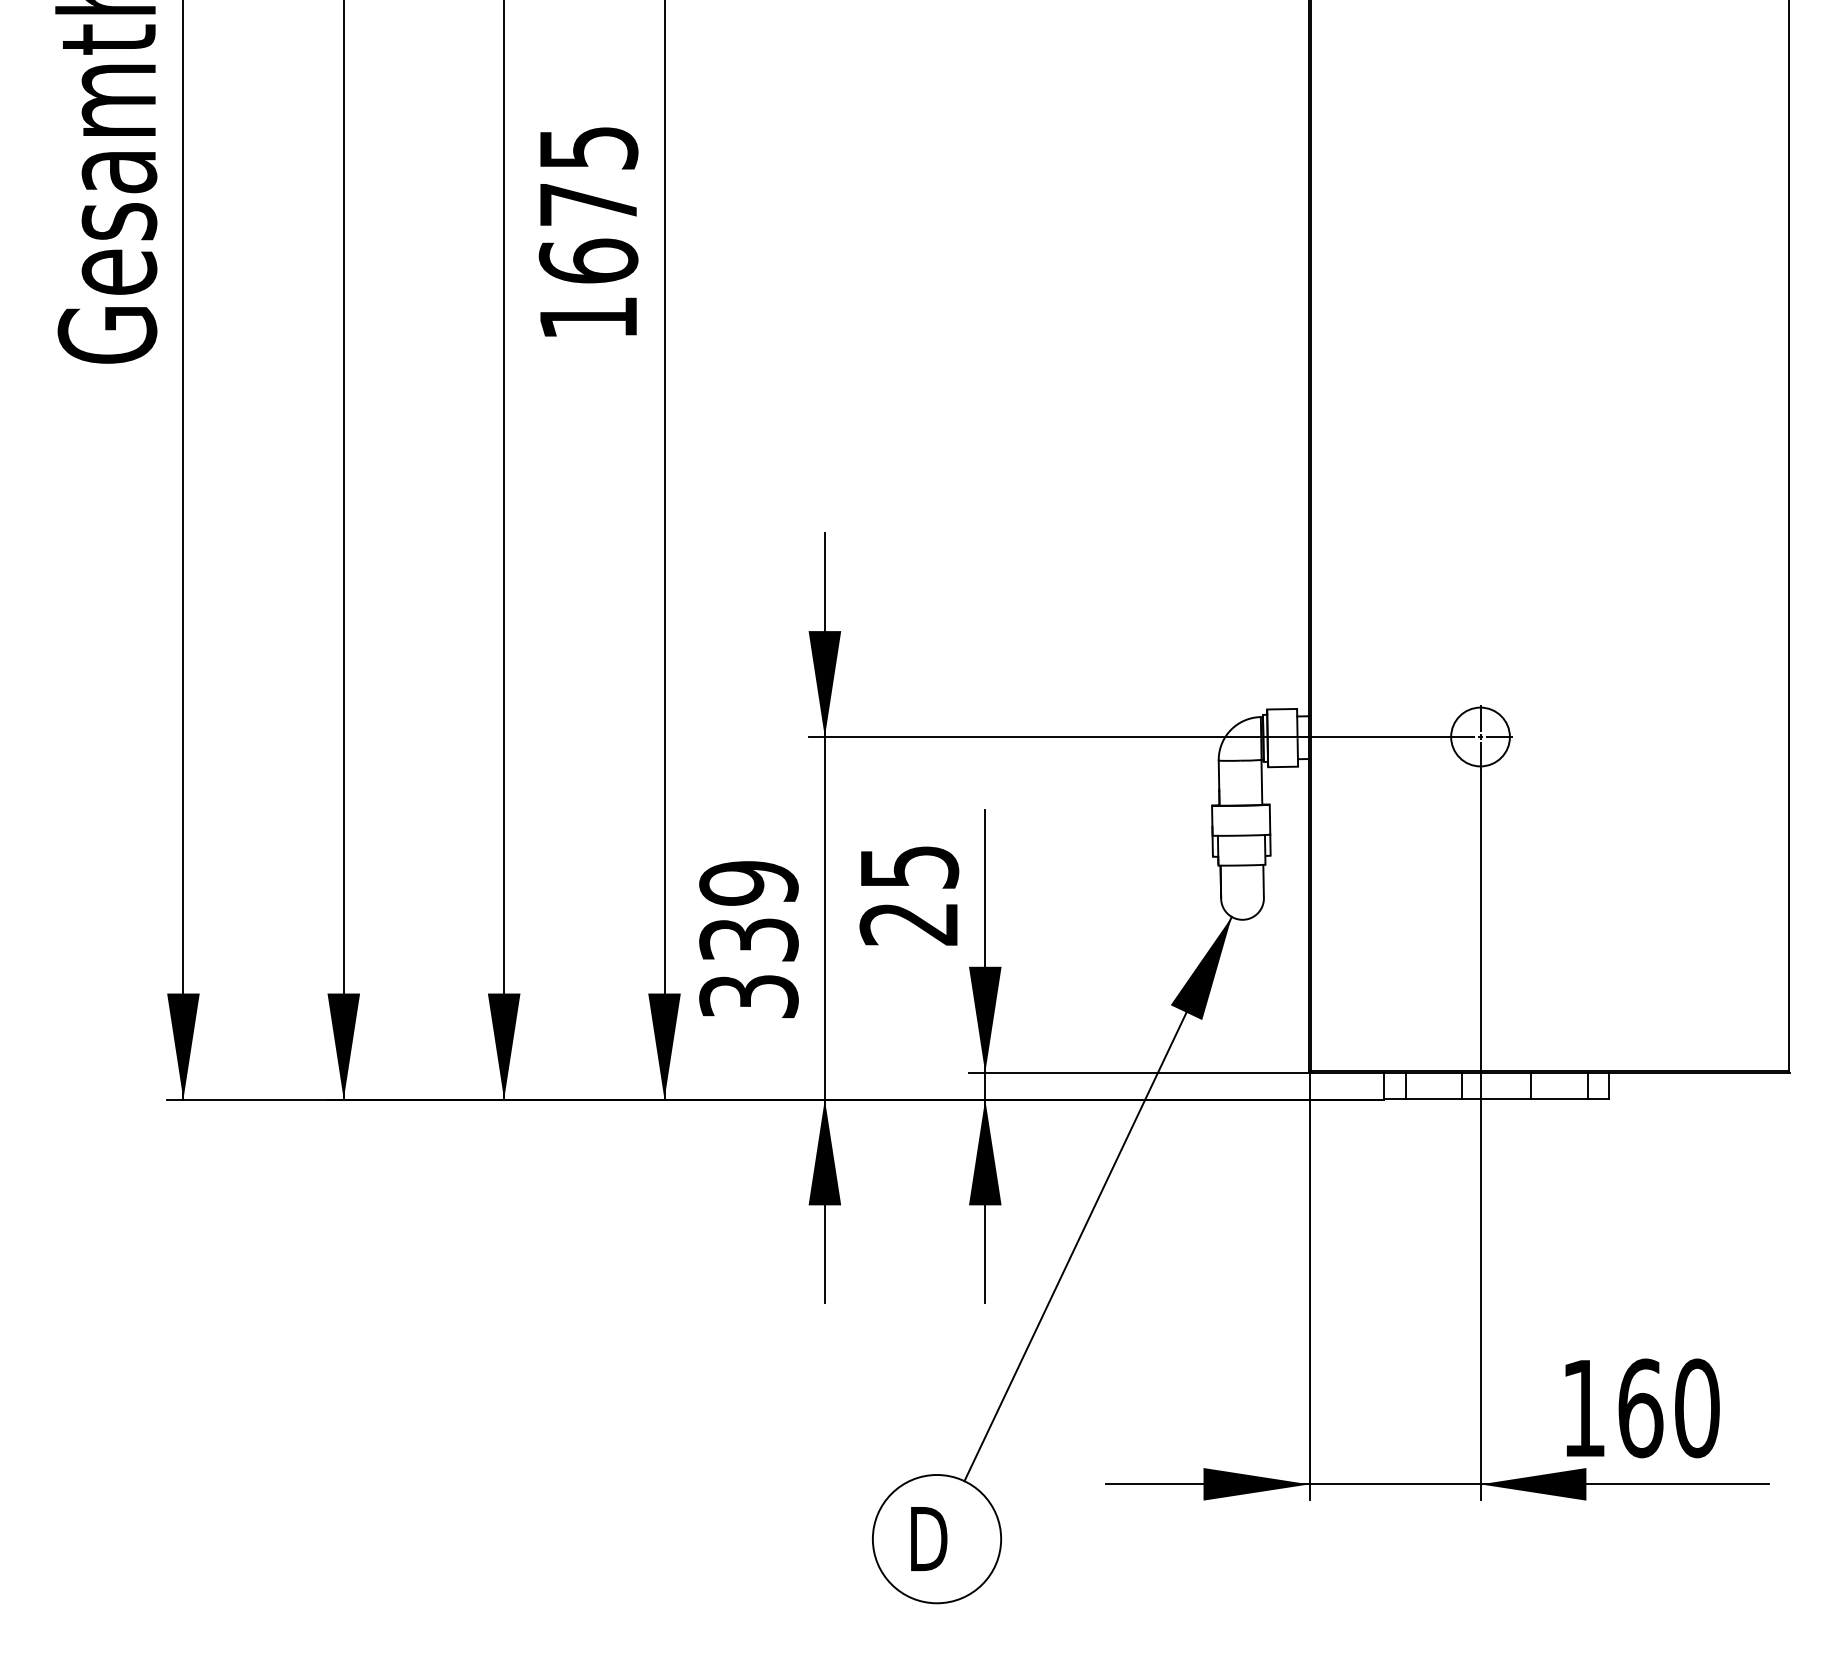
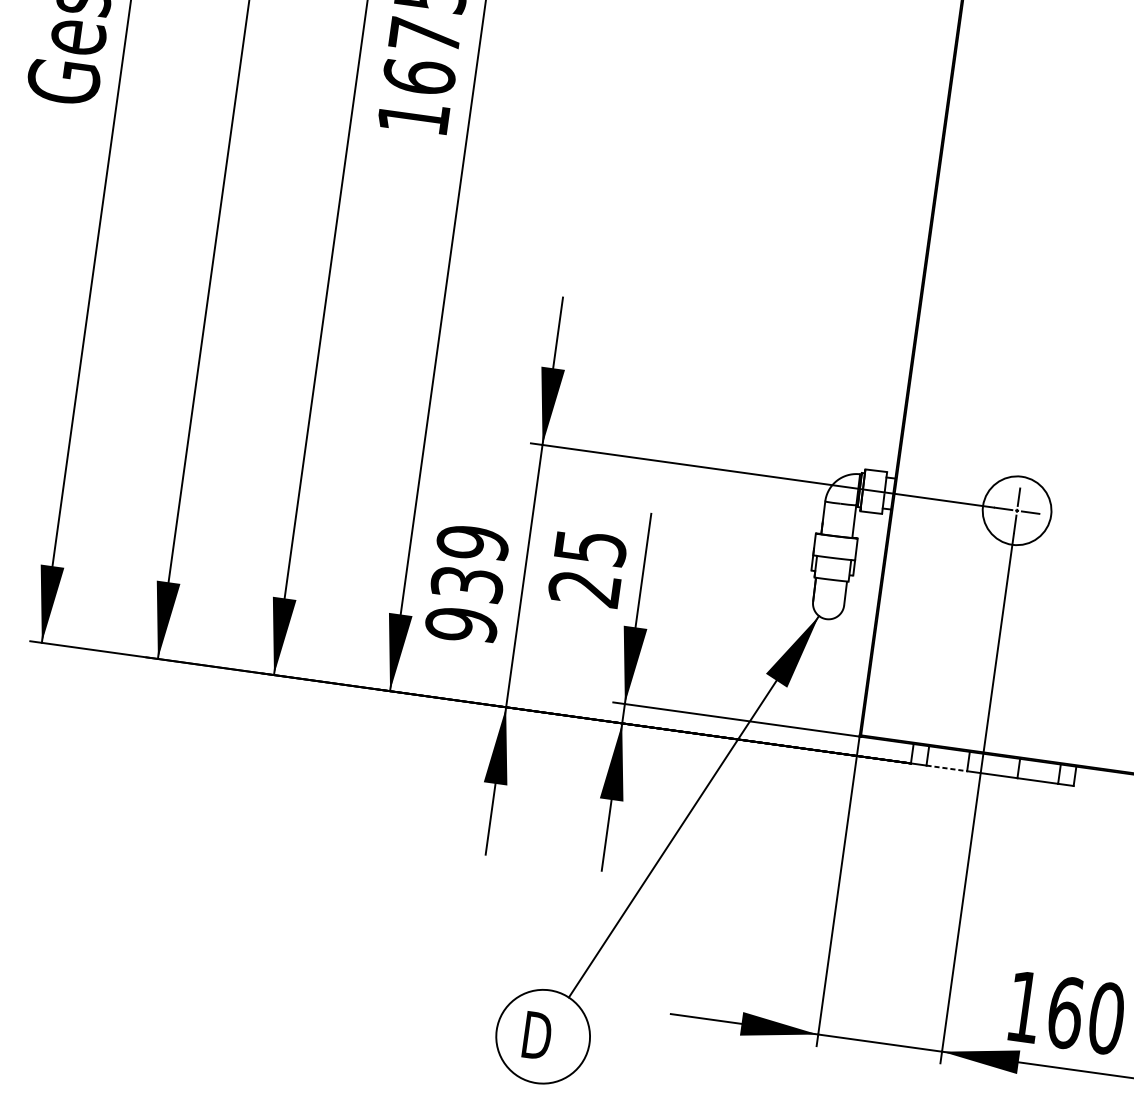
circle: (1480, 736) -> (1017, 510), size x1.6
text: (748, 996) -> (461, 625), 339 -> 939
line: (1434, 1099) -> (947, 768), solid -> dashed

